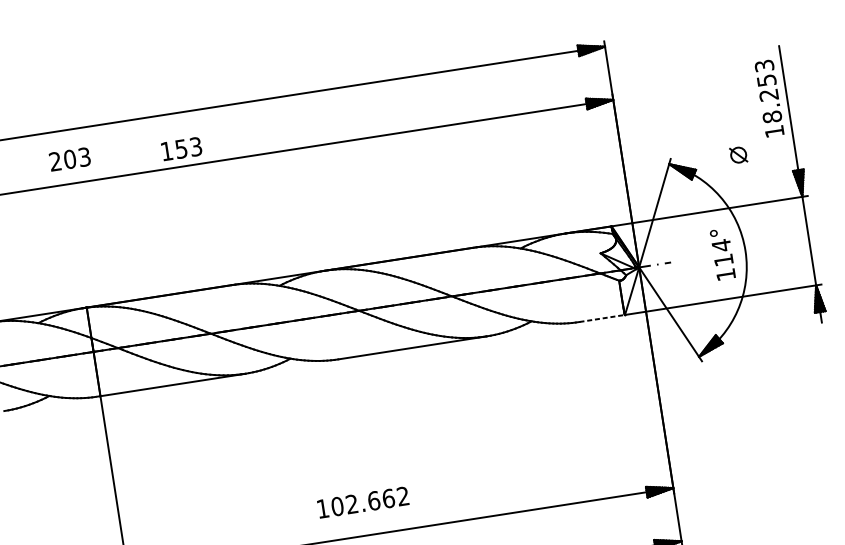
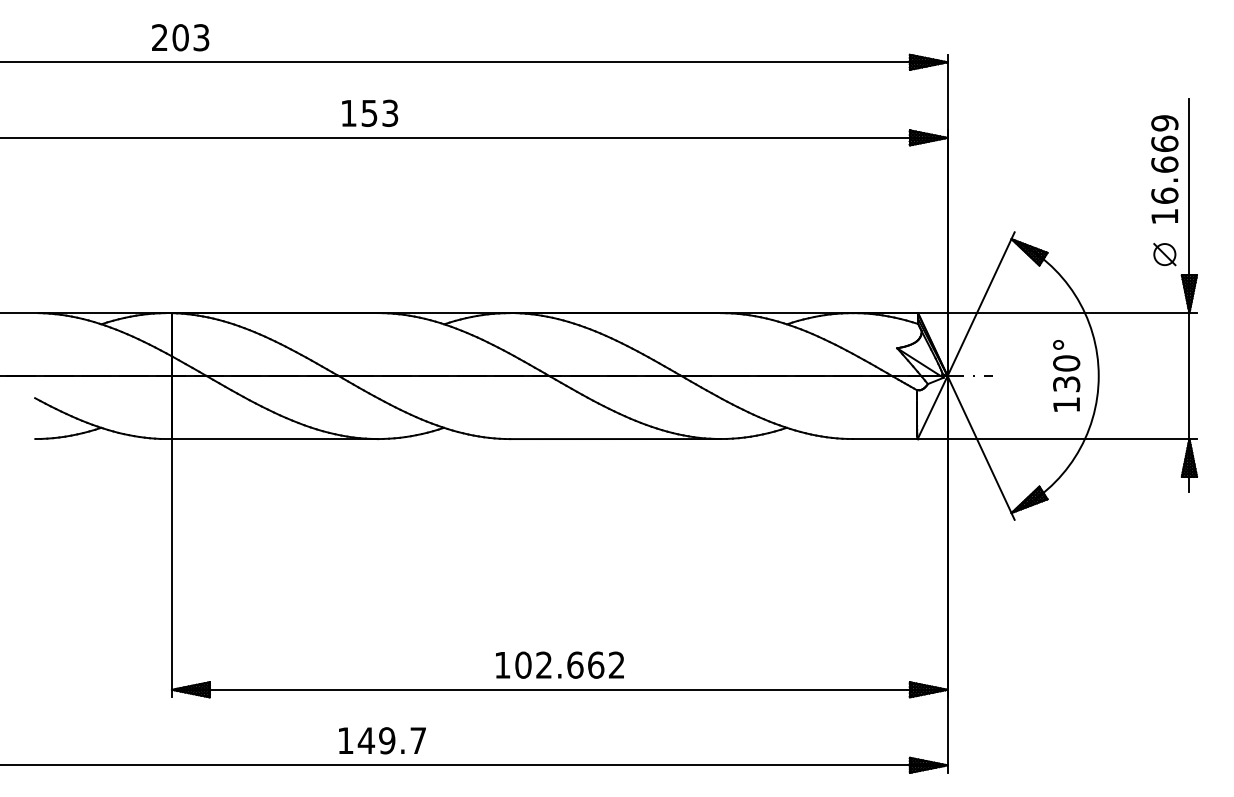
text: (768, 91) -> (1164, 159), 18.253 -> 16.669
text: (182, 148) -> (370, 112), moved
part: (738, 155) -> (1164, 254), moved
text: (69, 159) -> (180, 37), moved
text: (722, 252) -> (1066, 373), 114° -> 130°
line: (602, 318) -> (885, 439), dashed -> solid
text: (362, 502) -> (559, 664), moved

